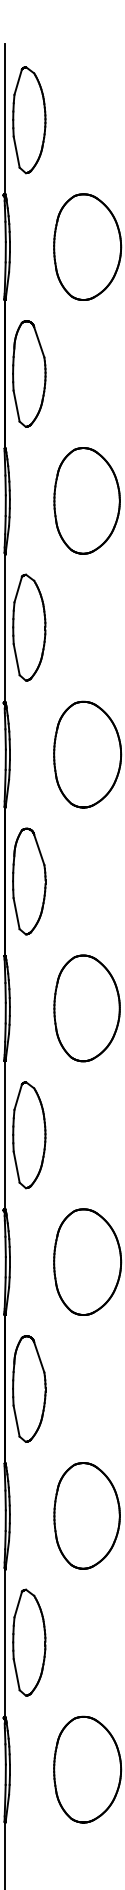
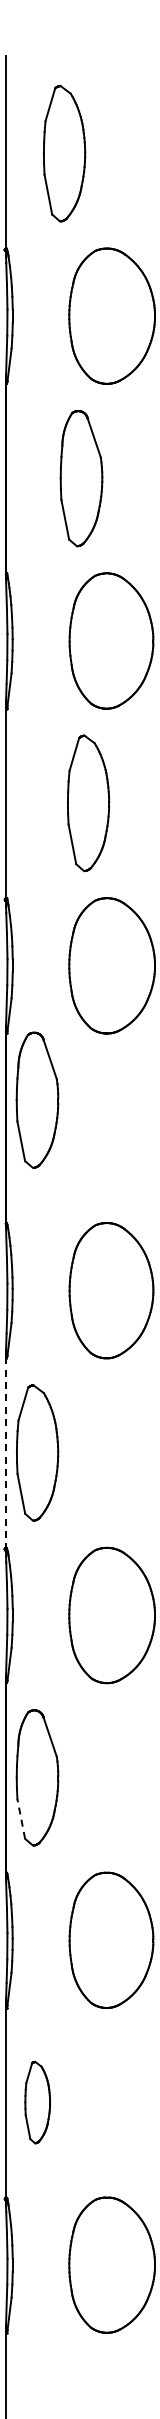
part: (29, 120) -> (64, 153), moved
part: (29, 373) -> (81, 478), moved
part: (29, 627) -> (88, 803), moved
part: (29, 880) -> (37, 1099), moved
line: (5, 1134) -> (6, 1452), solid -> dashed
line: (16, 1420) -> (21, 1818), solid -> dashed
part: (29, 1642) -> (37, 2102), size x0.6

